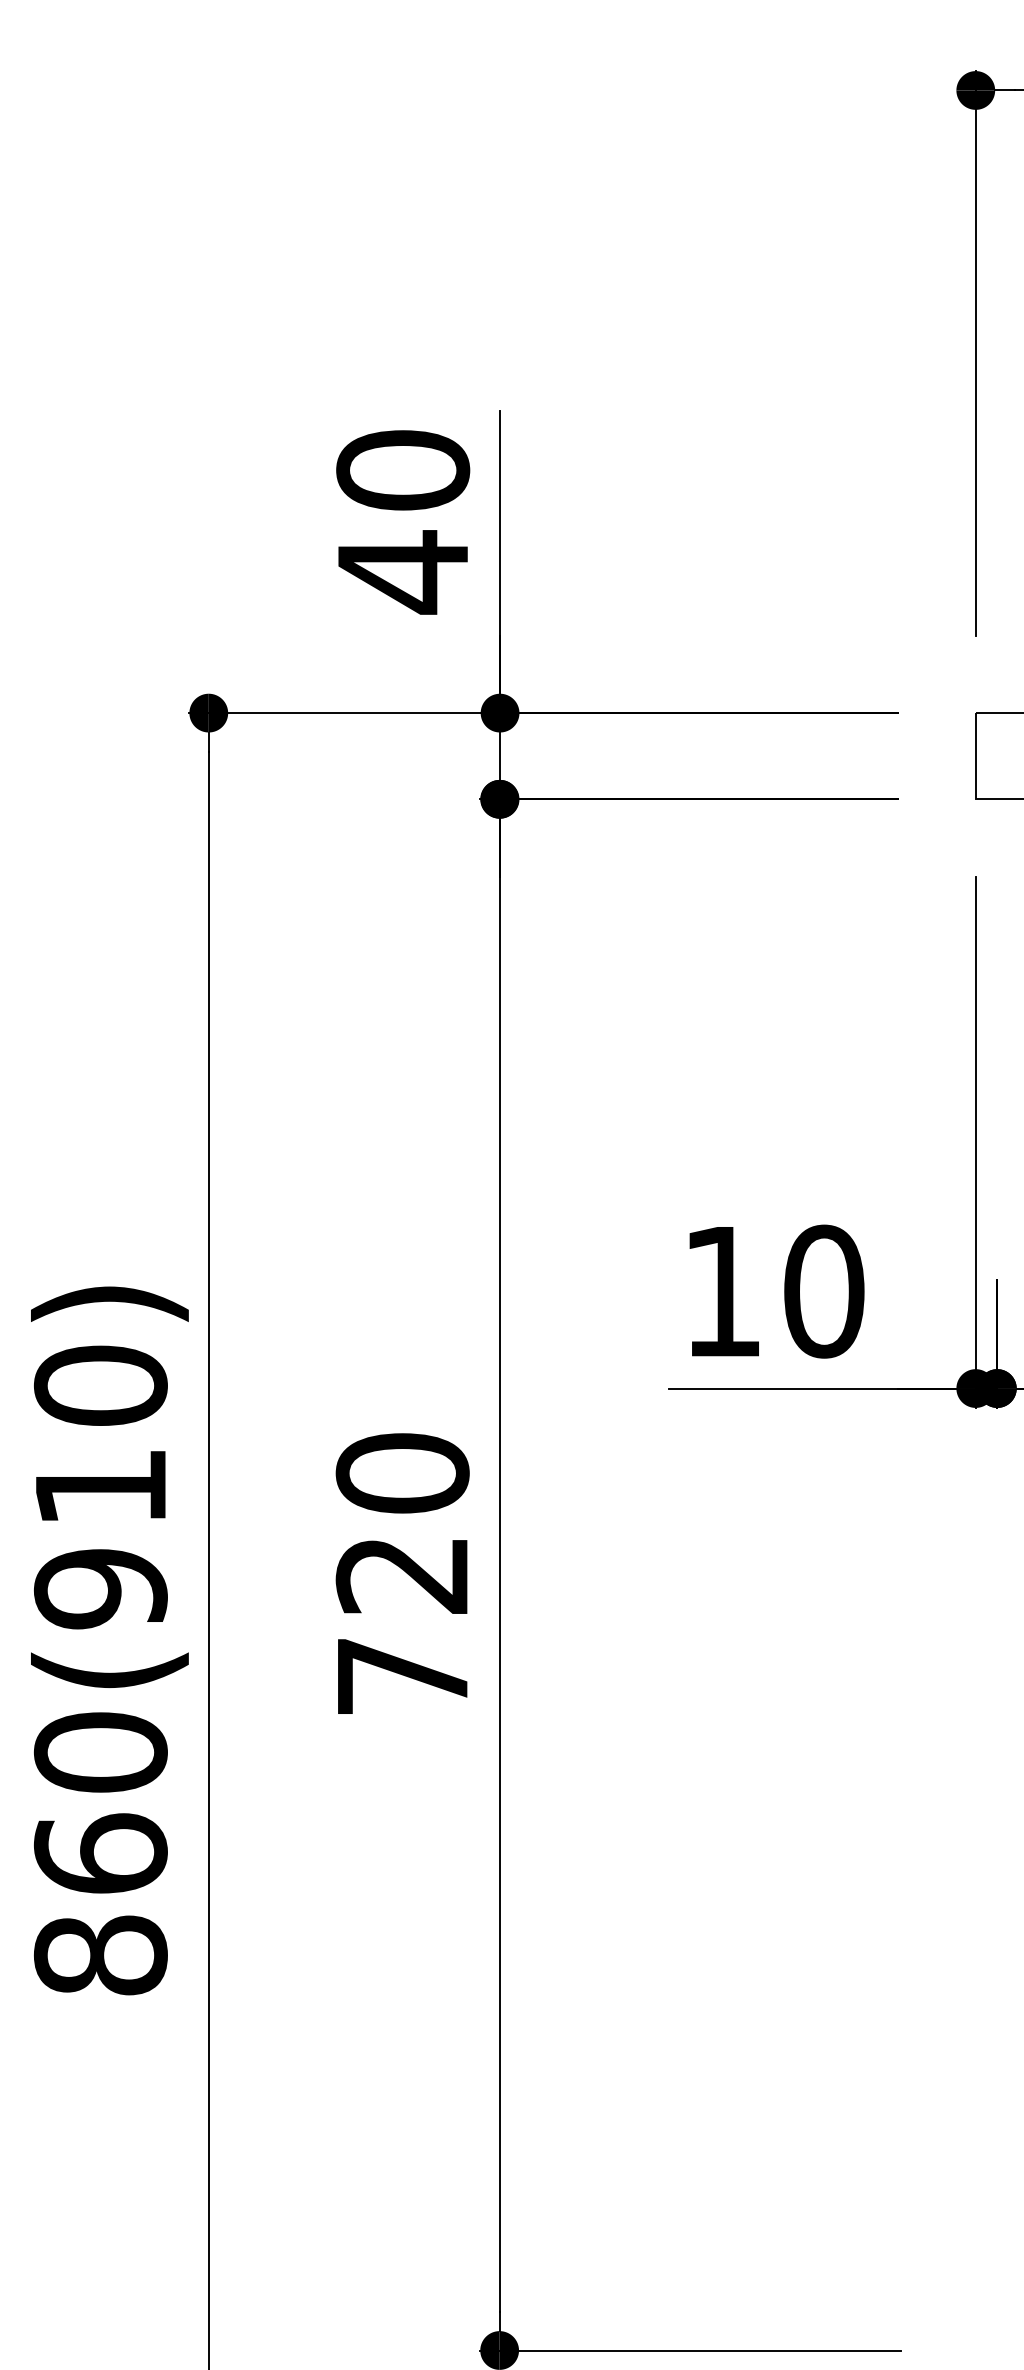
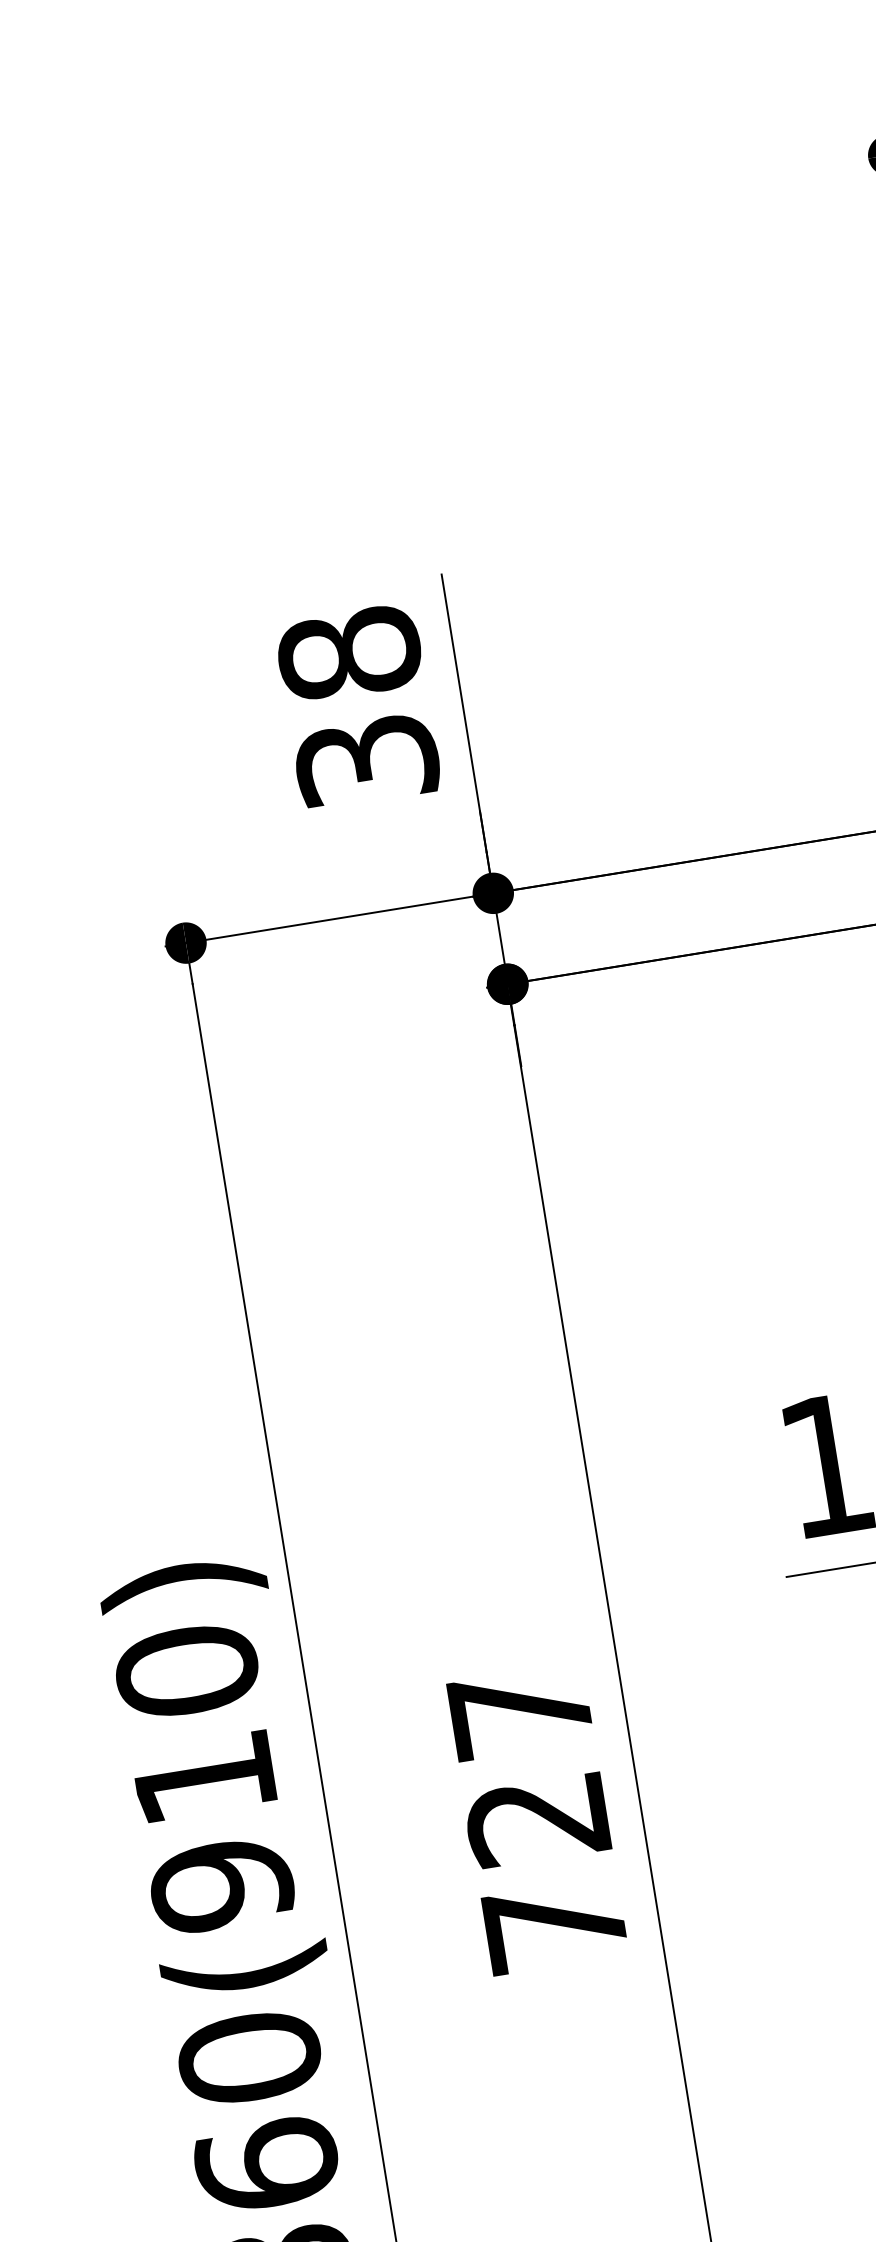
text: (403, 522) -> (358, 708), 40 -> 38
text: (402, 1473) -> (520, 1712), 720 -> 727

